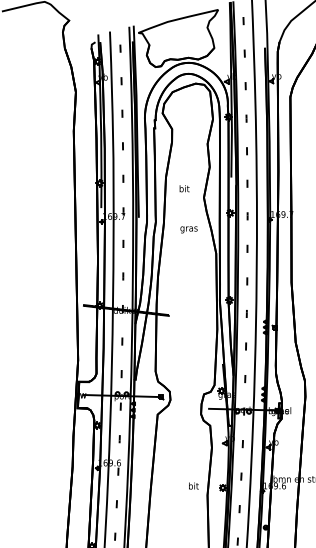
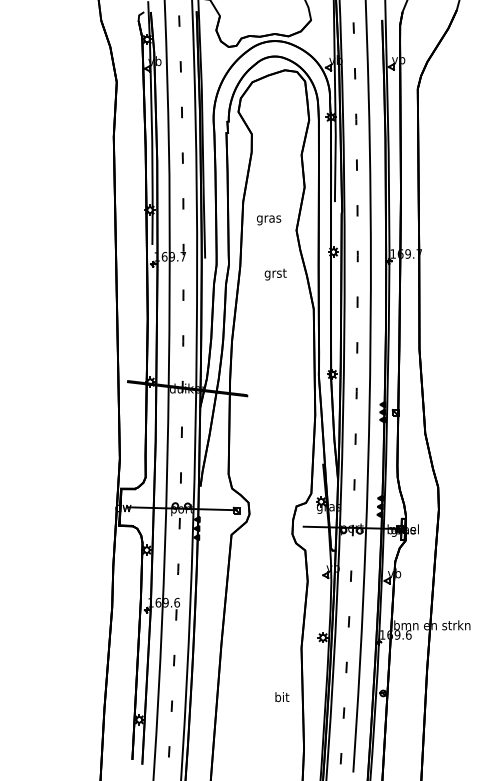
text: (184, 189) -> (269, 218), bit -> gras
text: (189, 229) -> (275, 274), gras -> grst
text: (193, 486) -> (282, 697), moved

